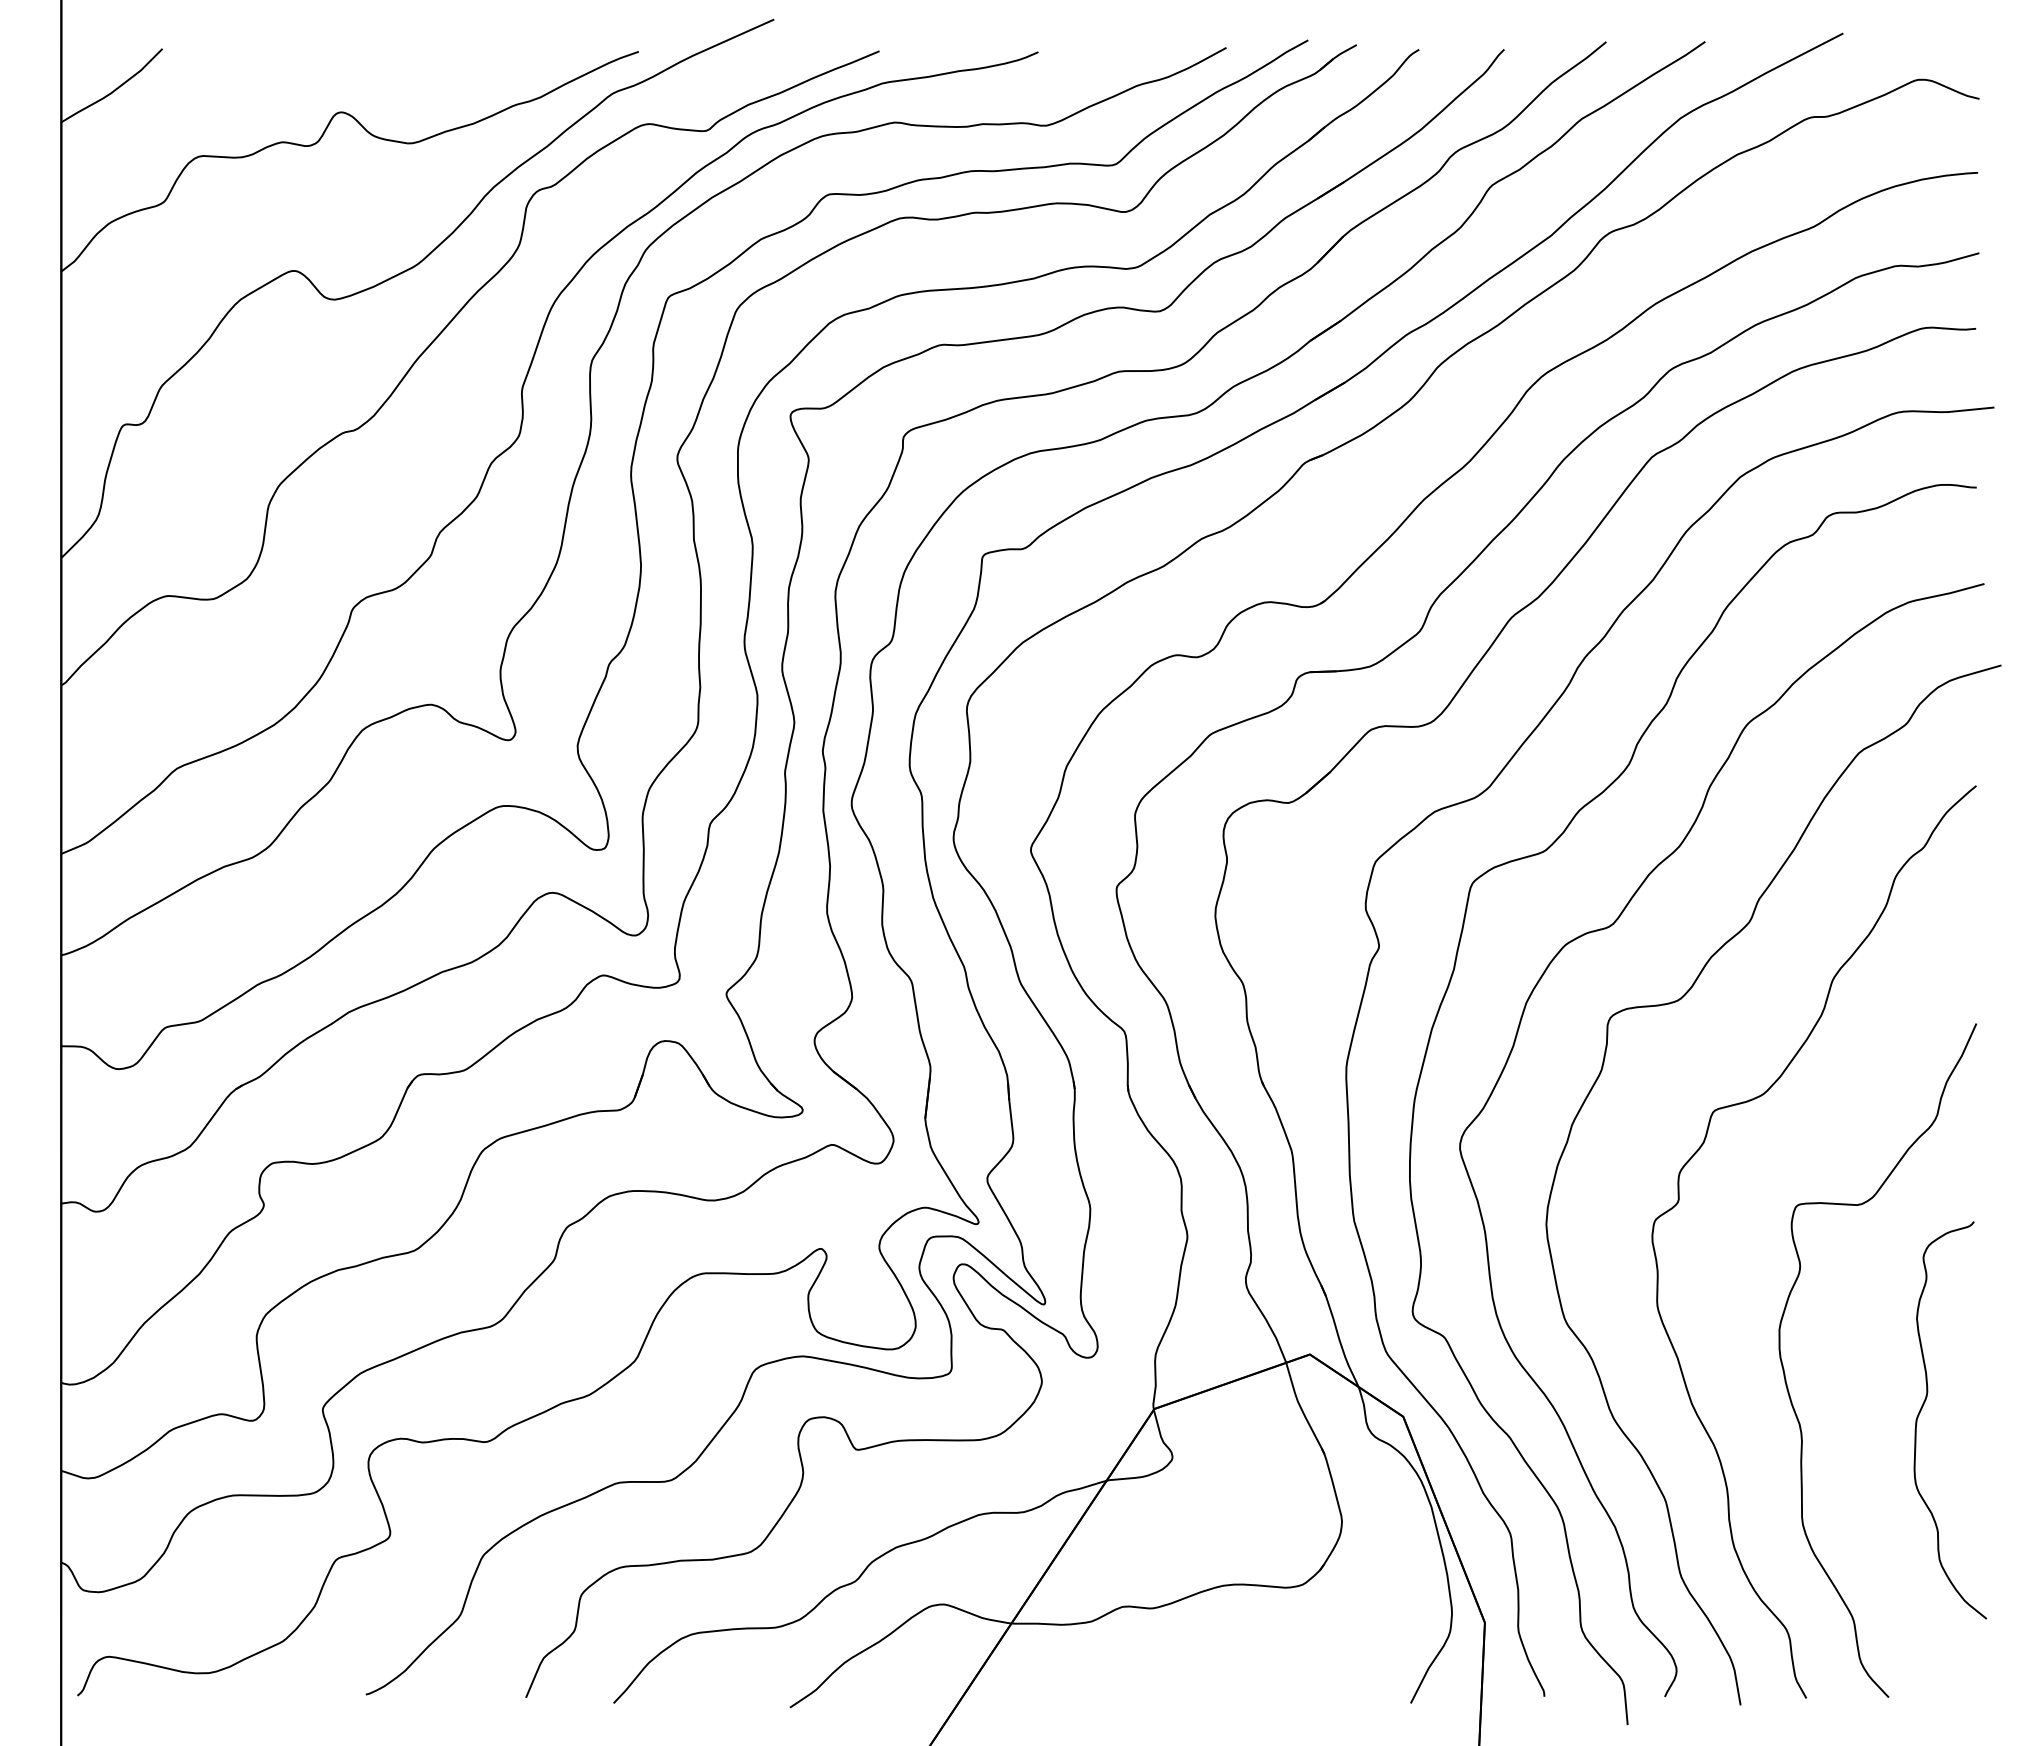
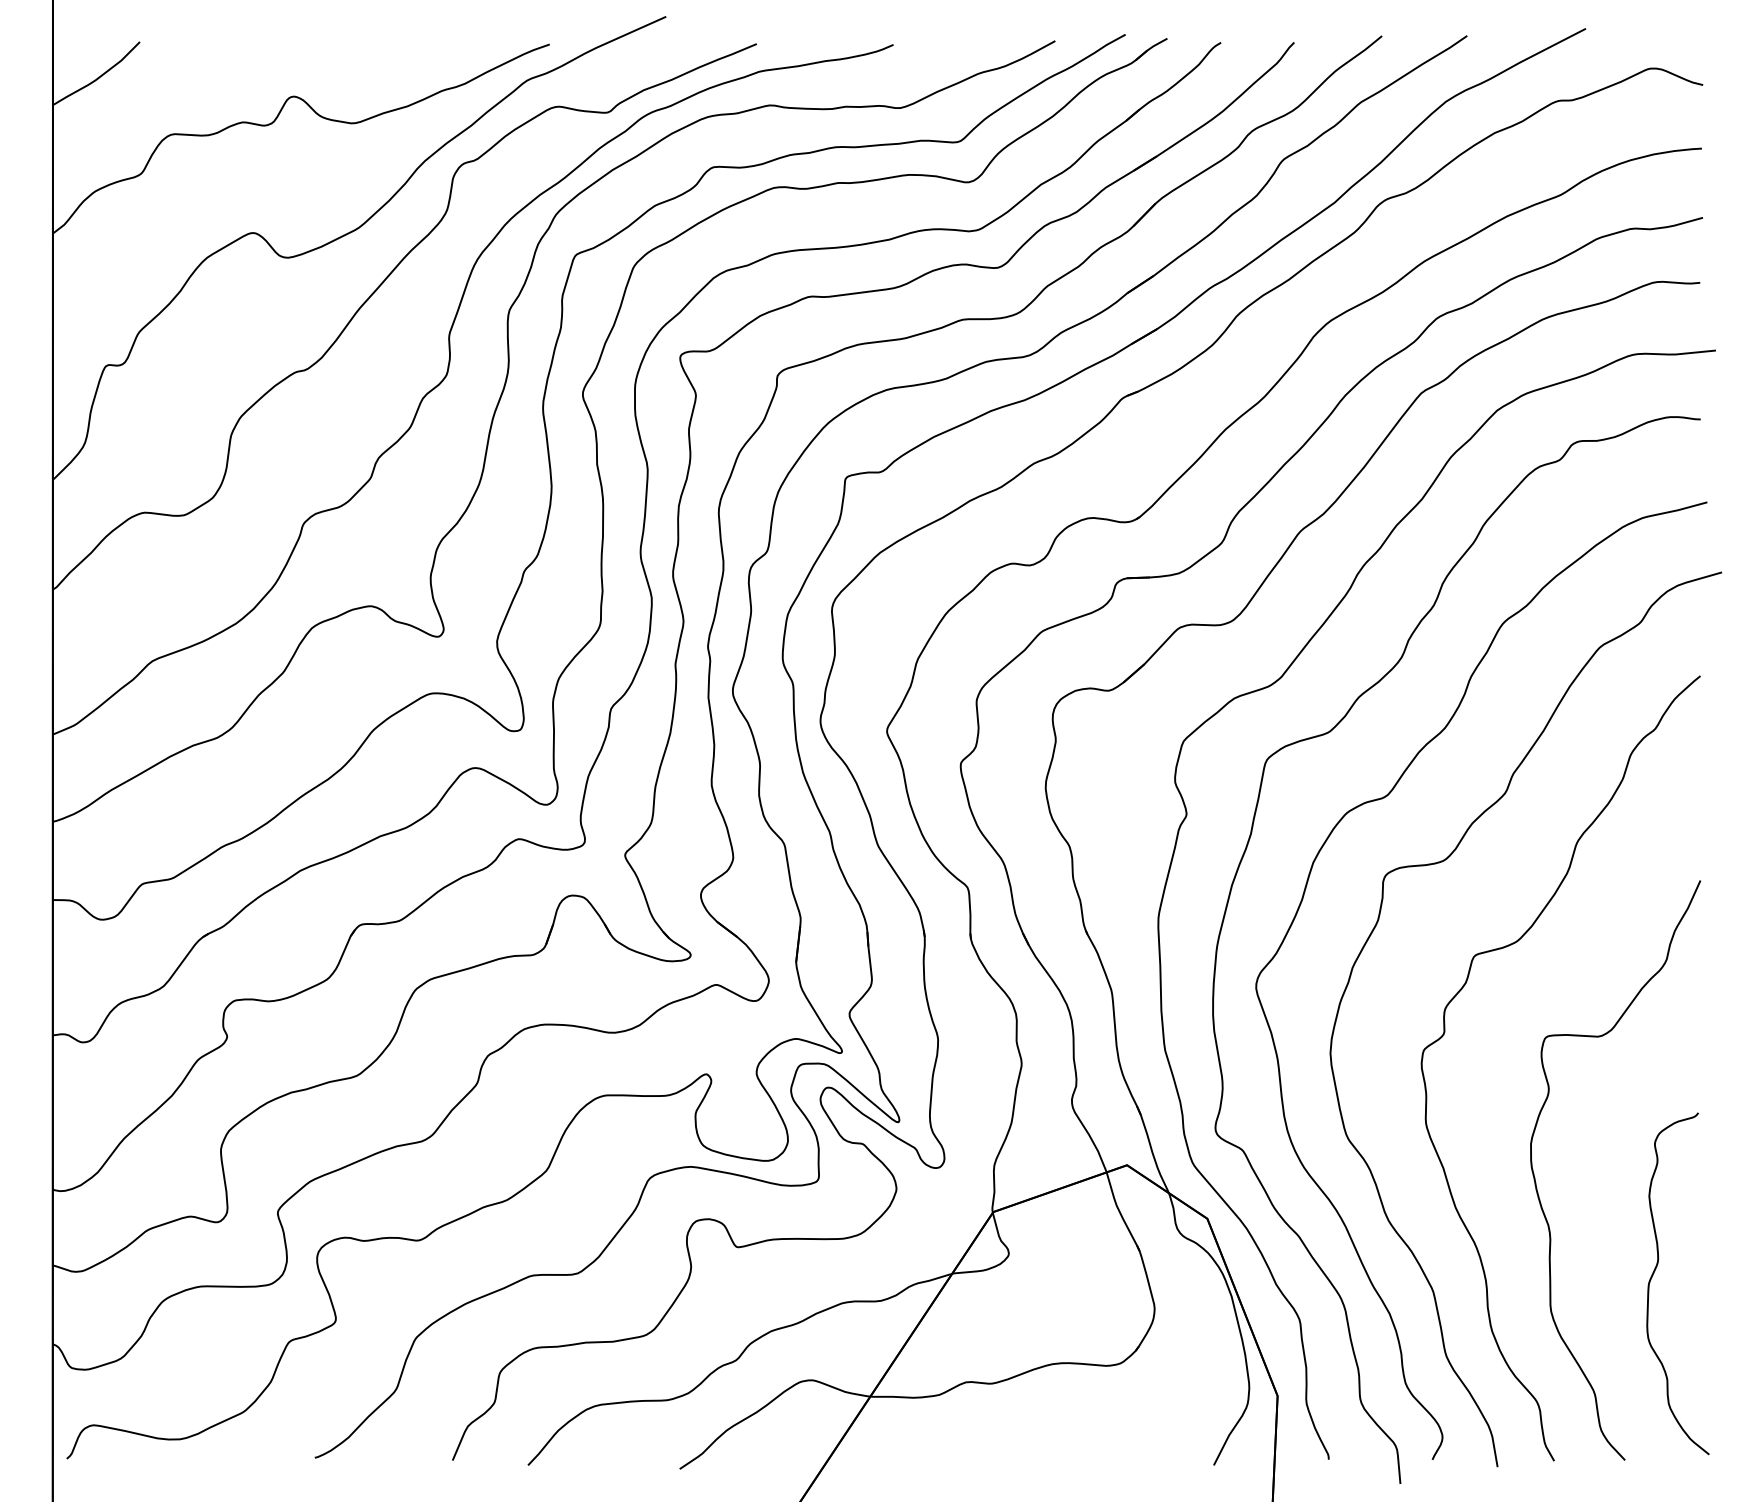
curve: (1921, 1411) -> (1653, 1276), moved

